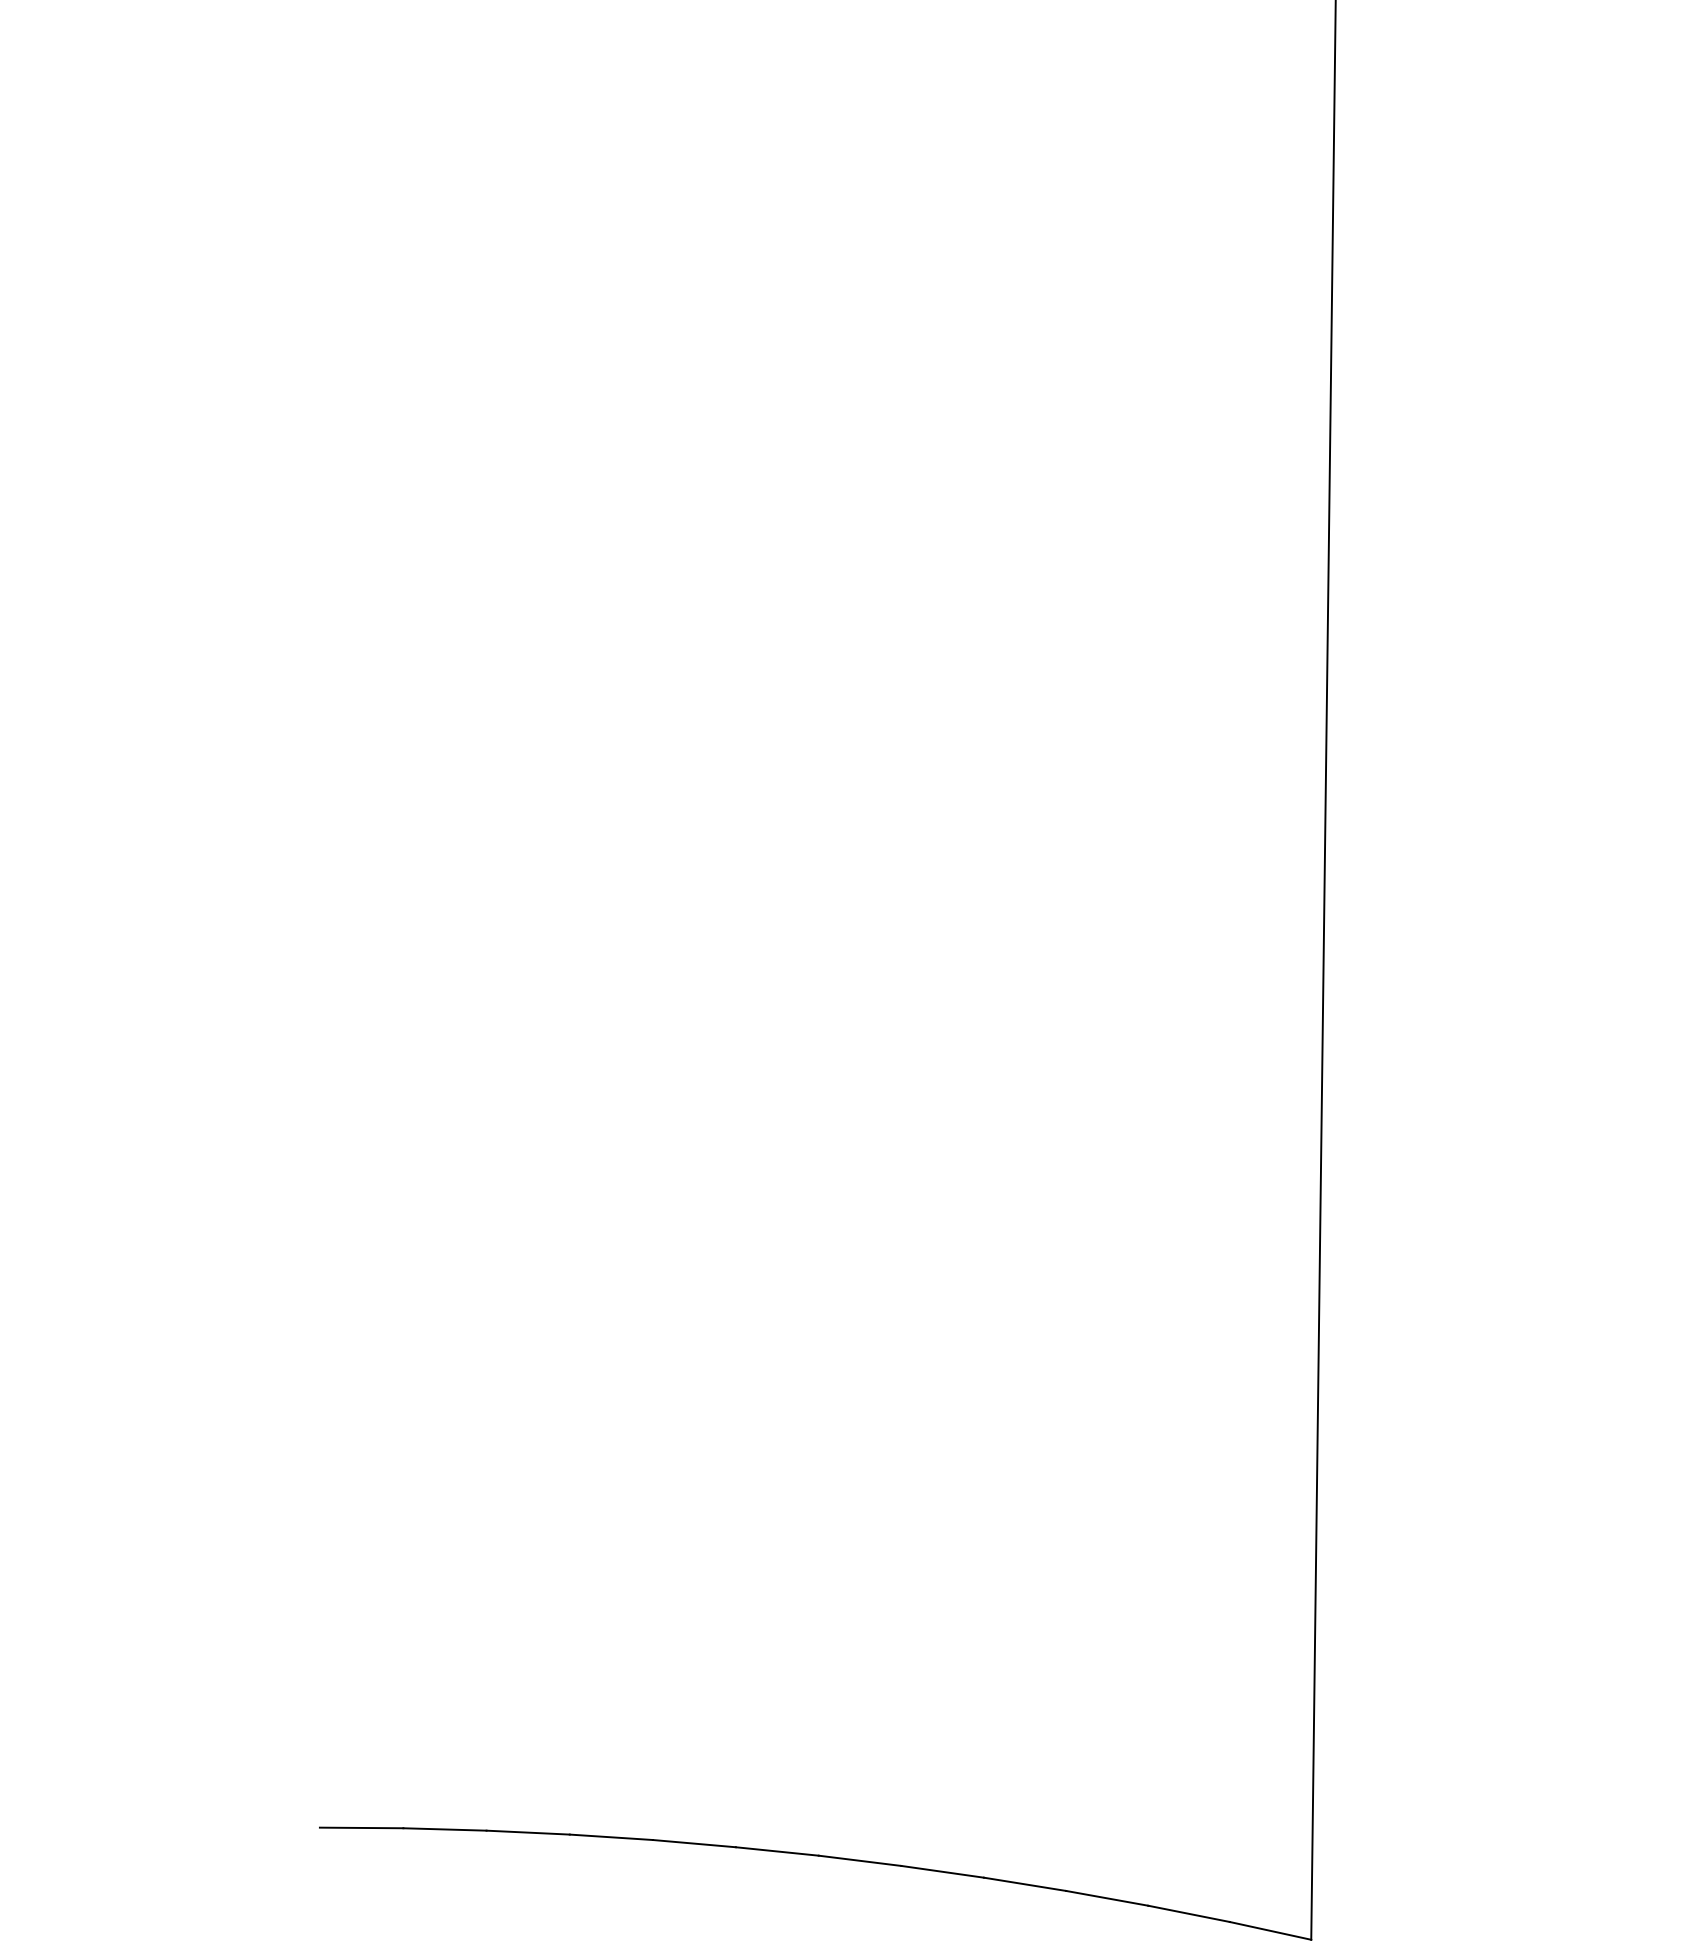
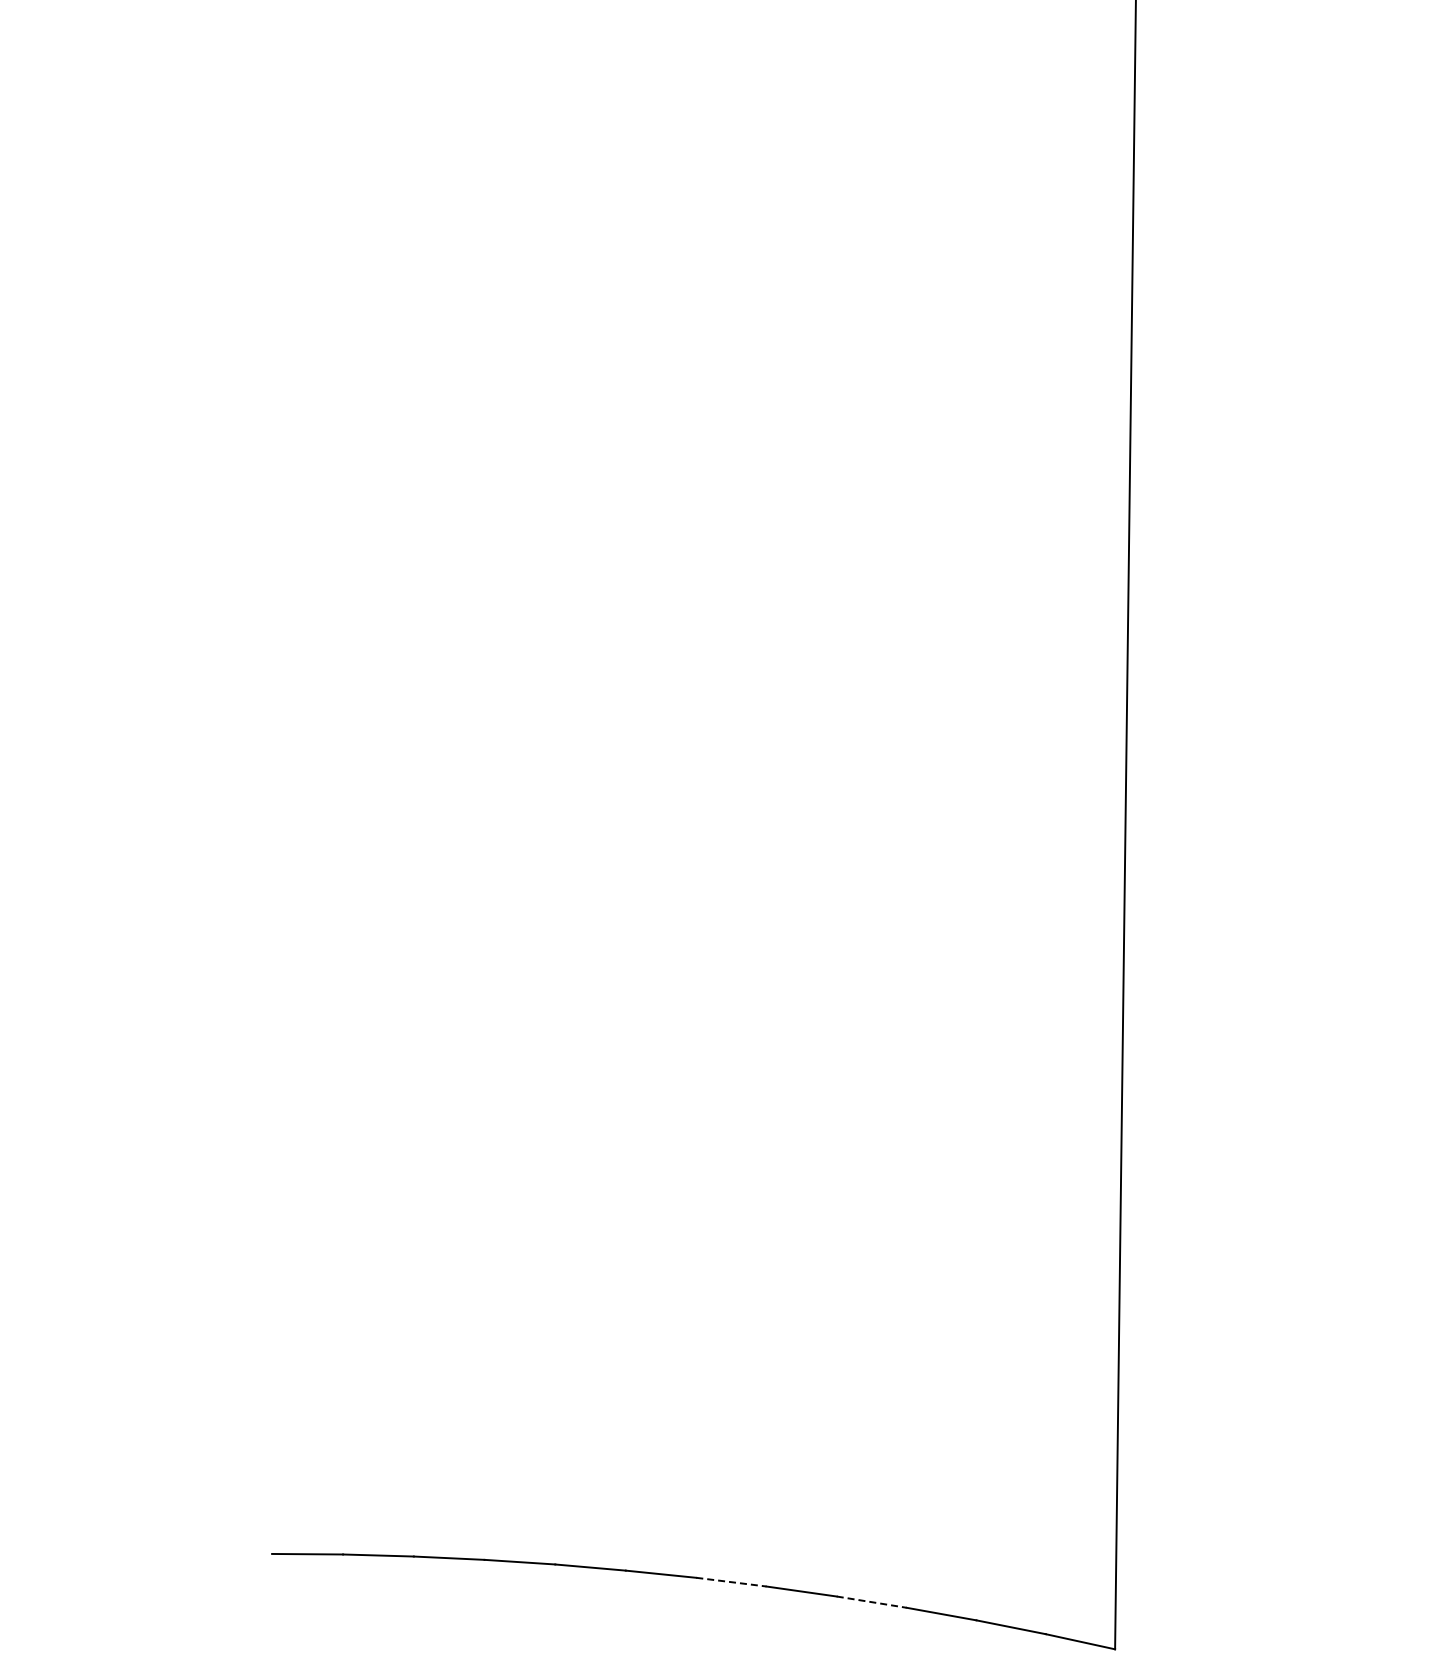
line: (860, 1861) -> (731, 1582), solid -> dashed
line: (1025, 1884) -> (872, 1602), solid -> dashed

